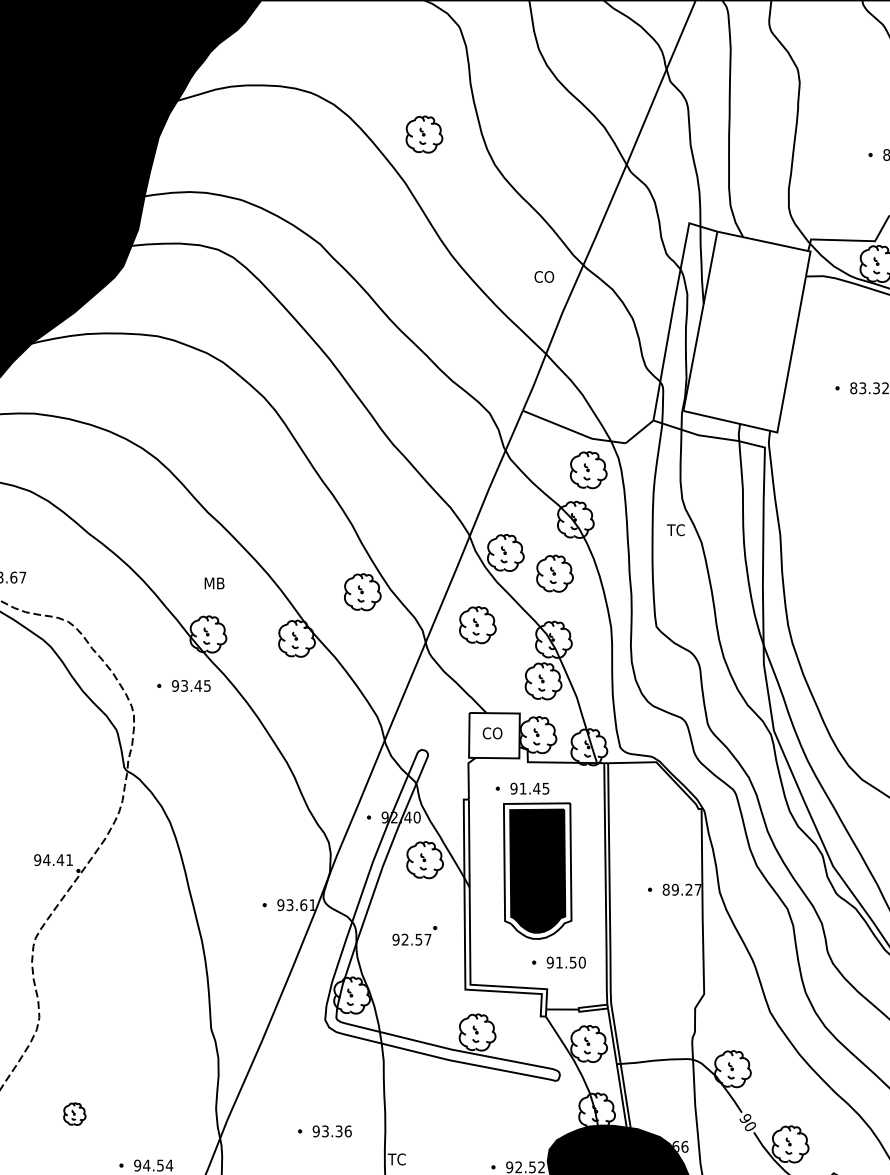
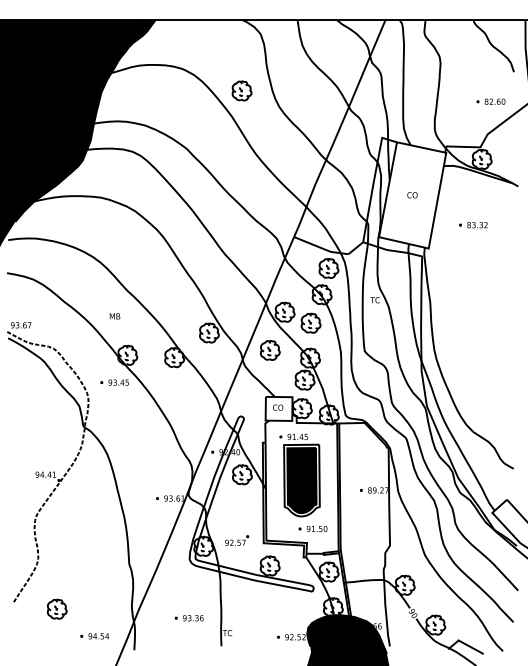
text: (544, 277) -> (412, 195), moved
text: (213, 583) -> (114, 316), moved
part: (415, 935) -> (237, 540), moved
part: (73, 1112) -> (56, 608), size x1.67

